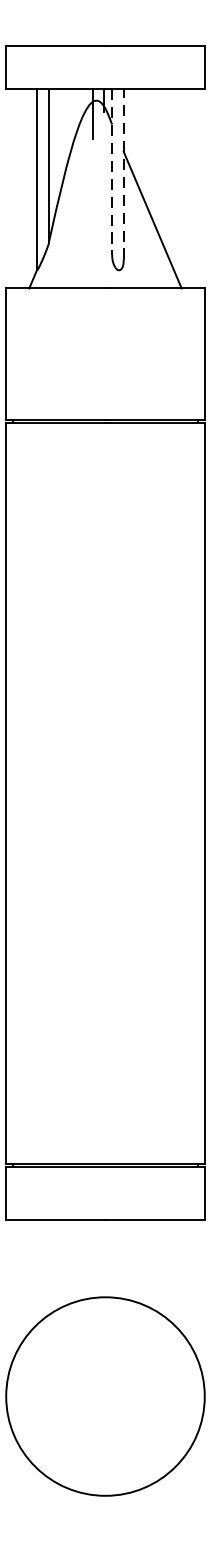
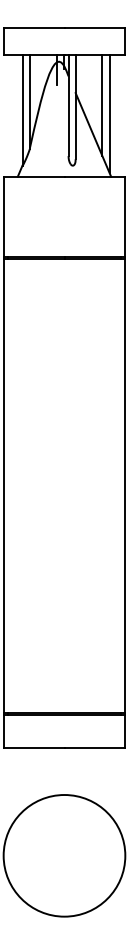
line: (167, 170) -> (102, 104), added
line: (112, 172) -> (68, 105), dashed -> solid
line: (123, 173) -> (75, 106), dashed -> solid
line: (178, 185) -> (109, 113), added

